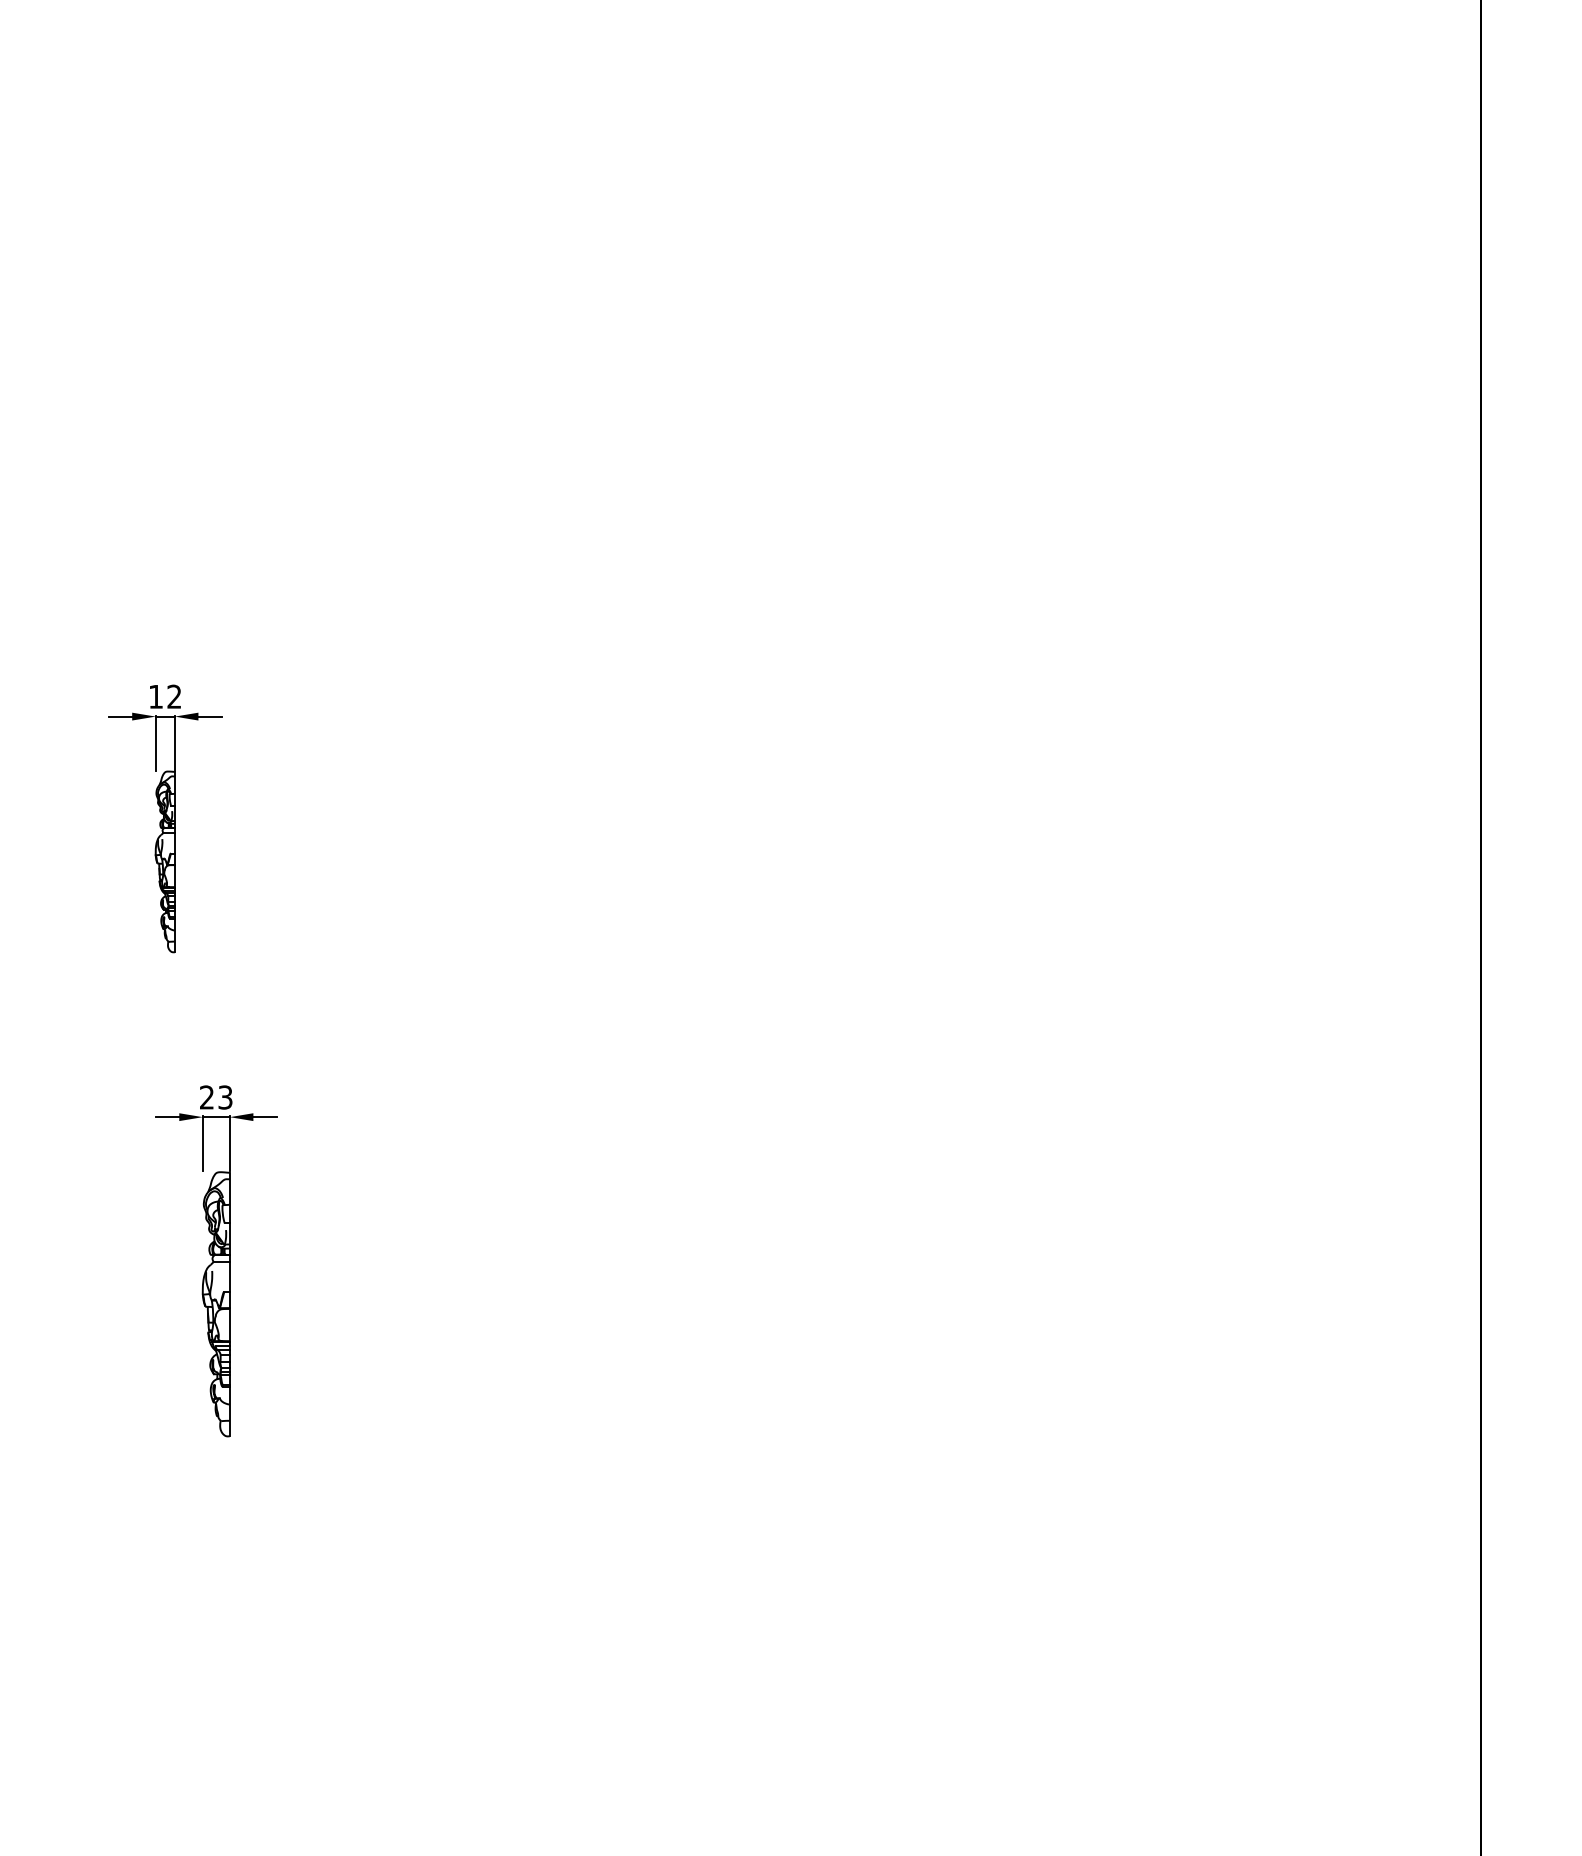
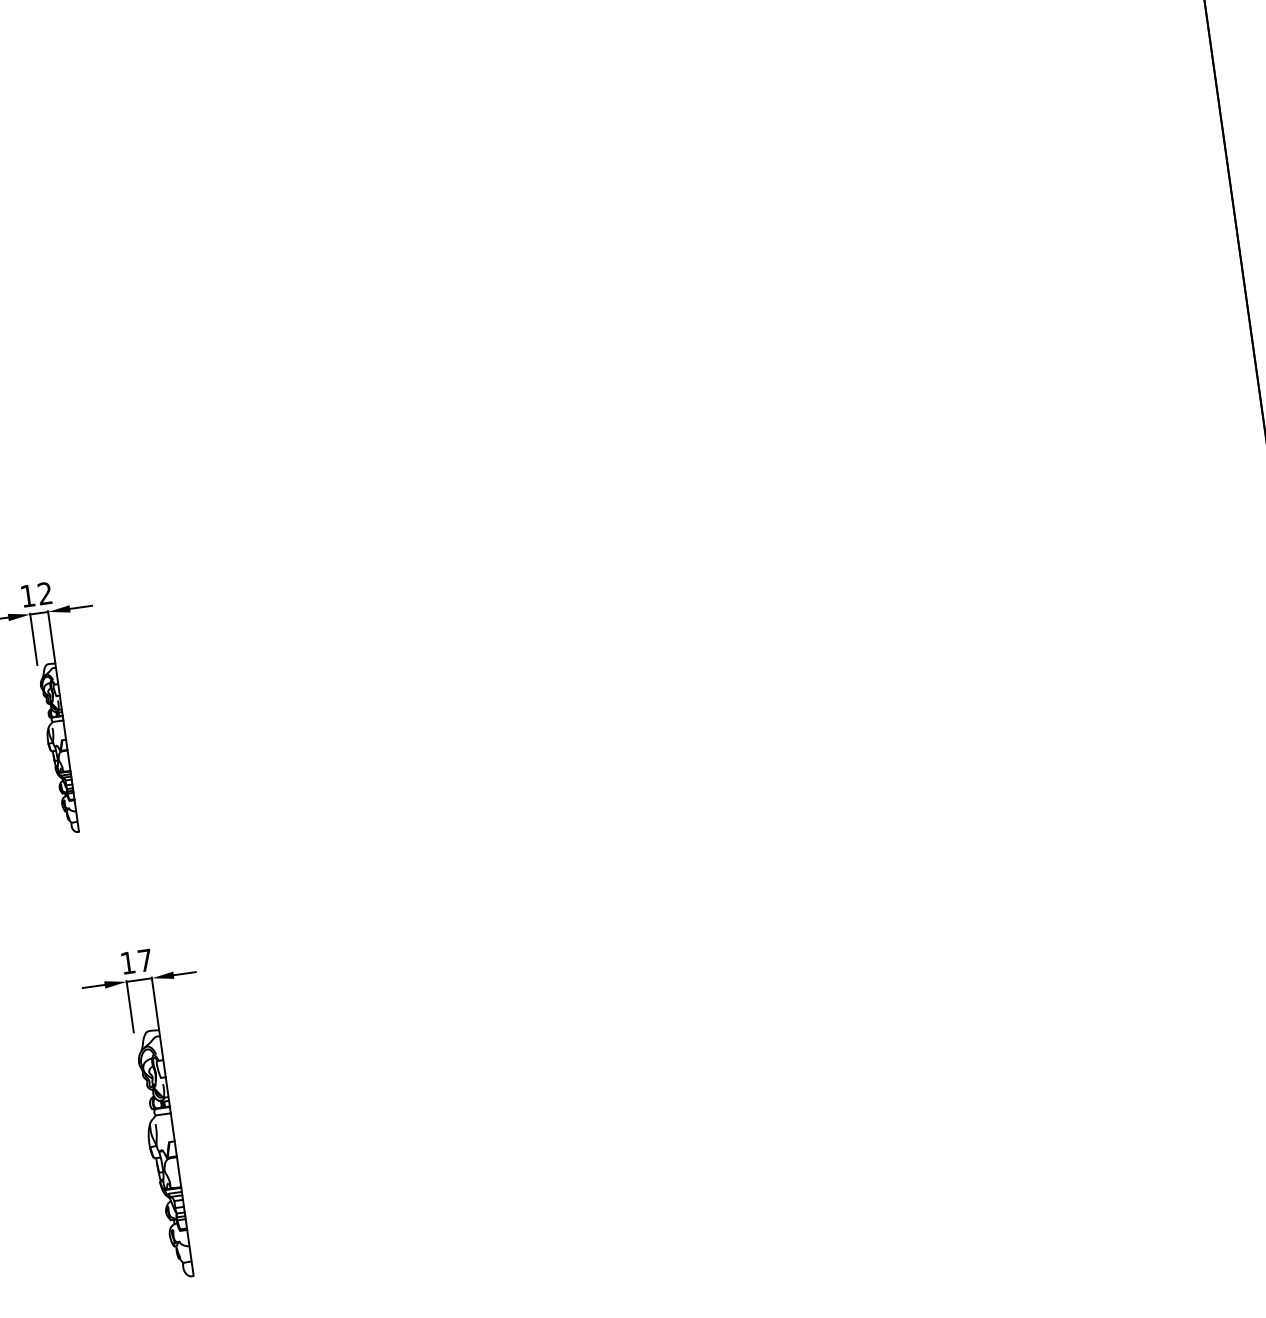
text: (216, 1097) -> (136, 961), 23 -> 17

